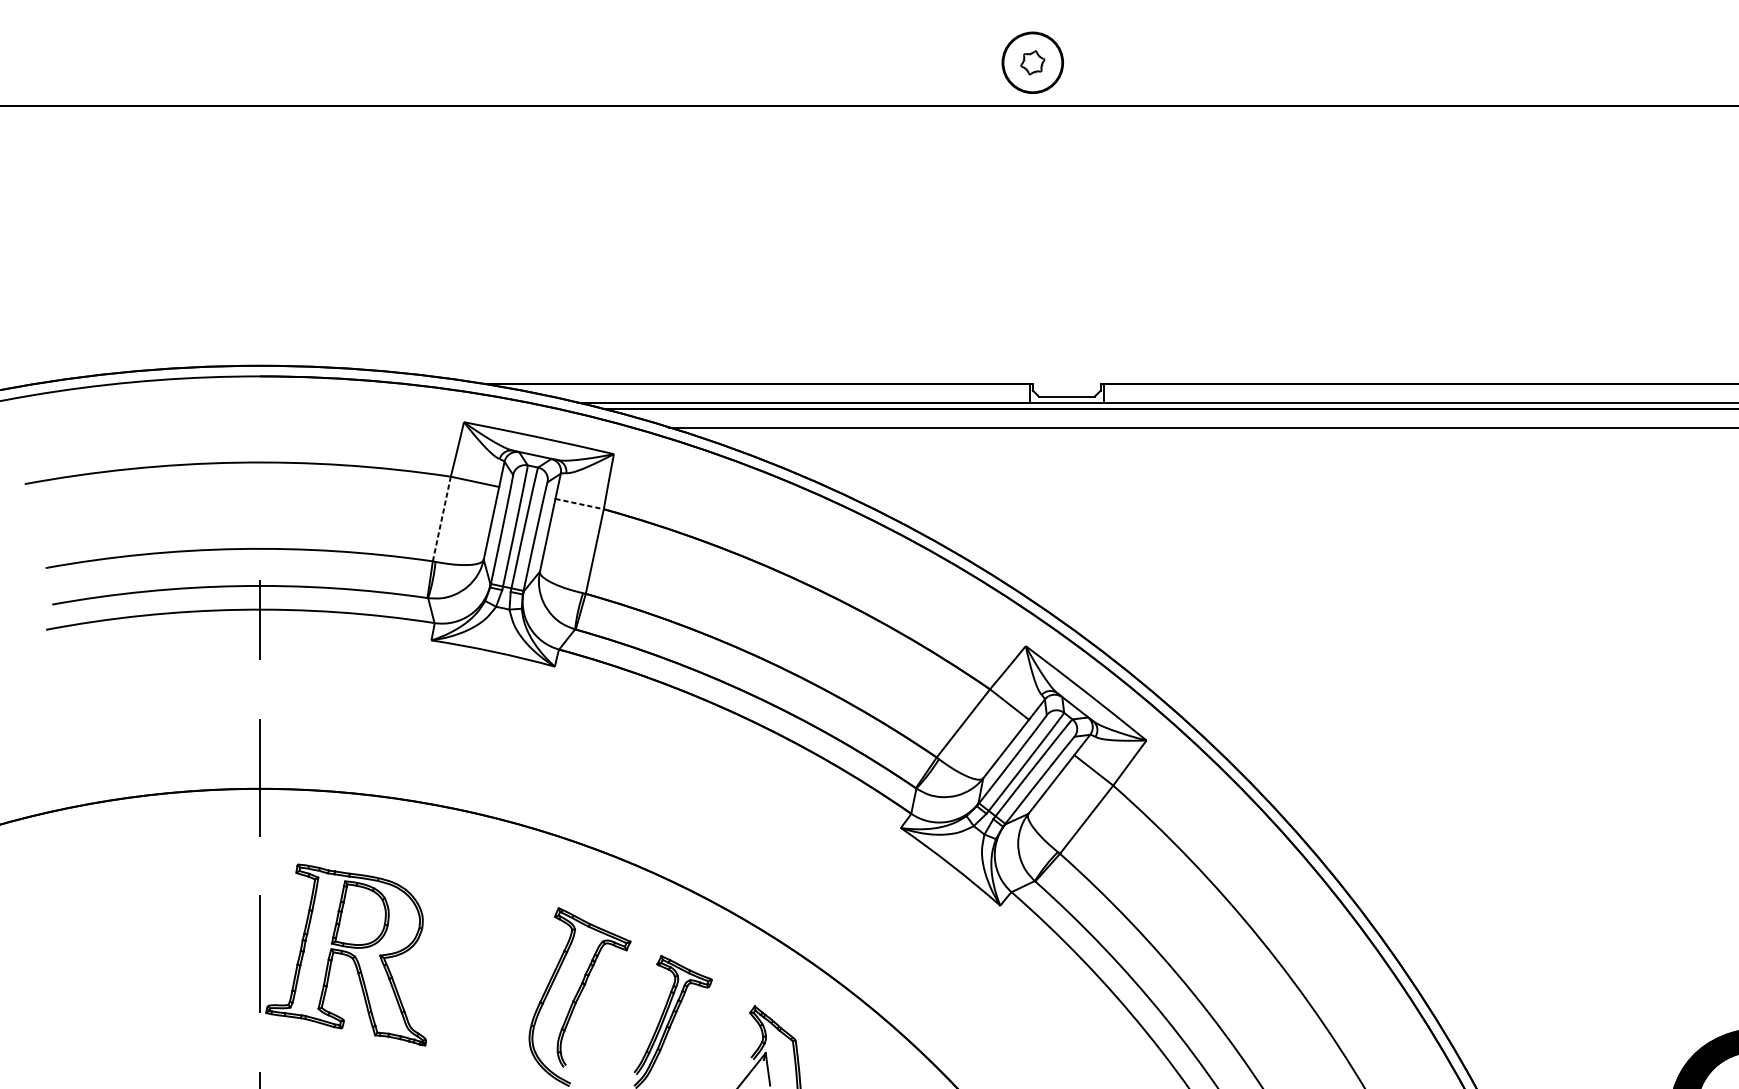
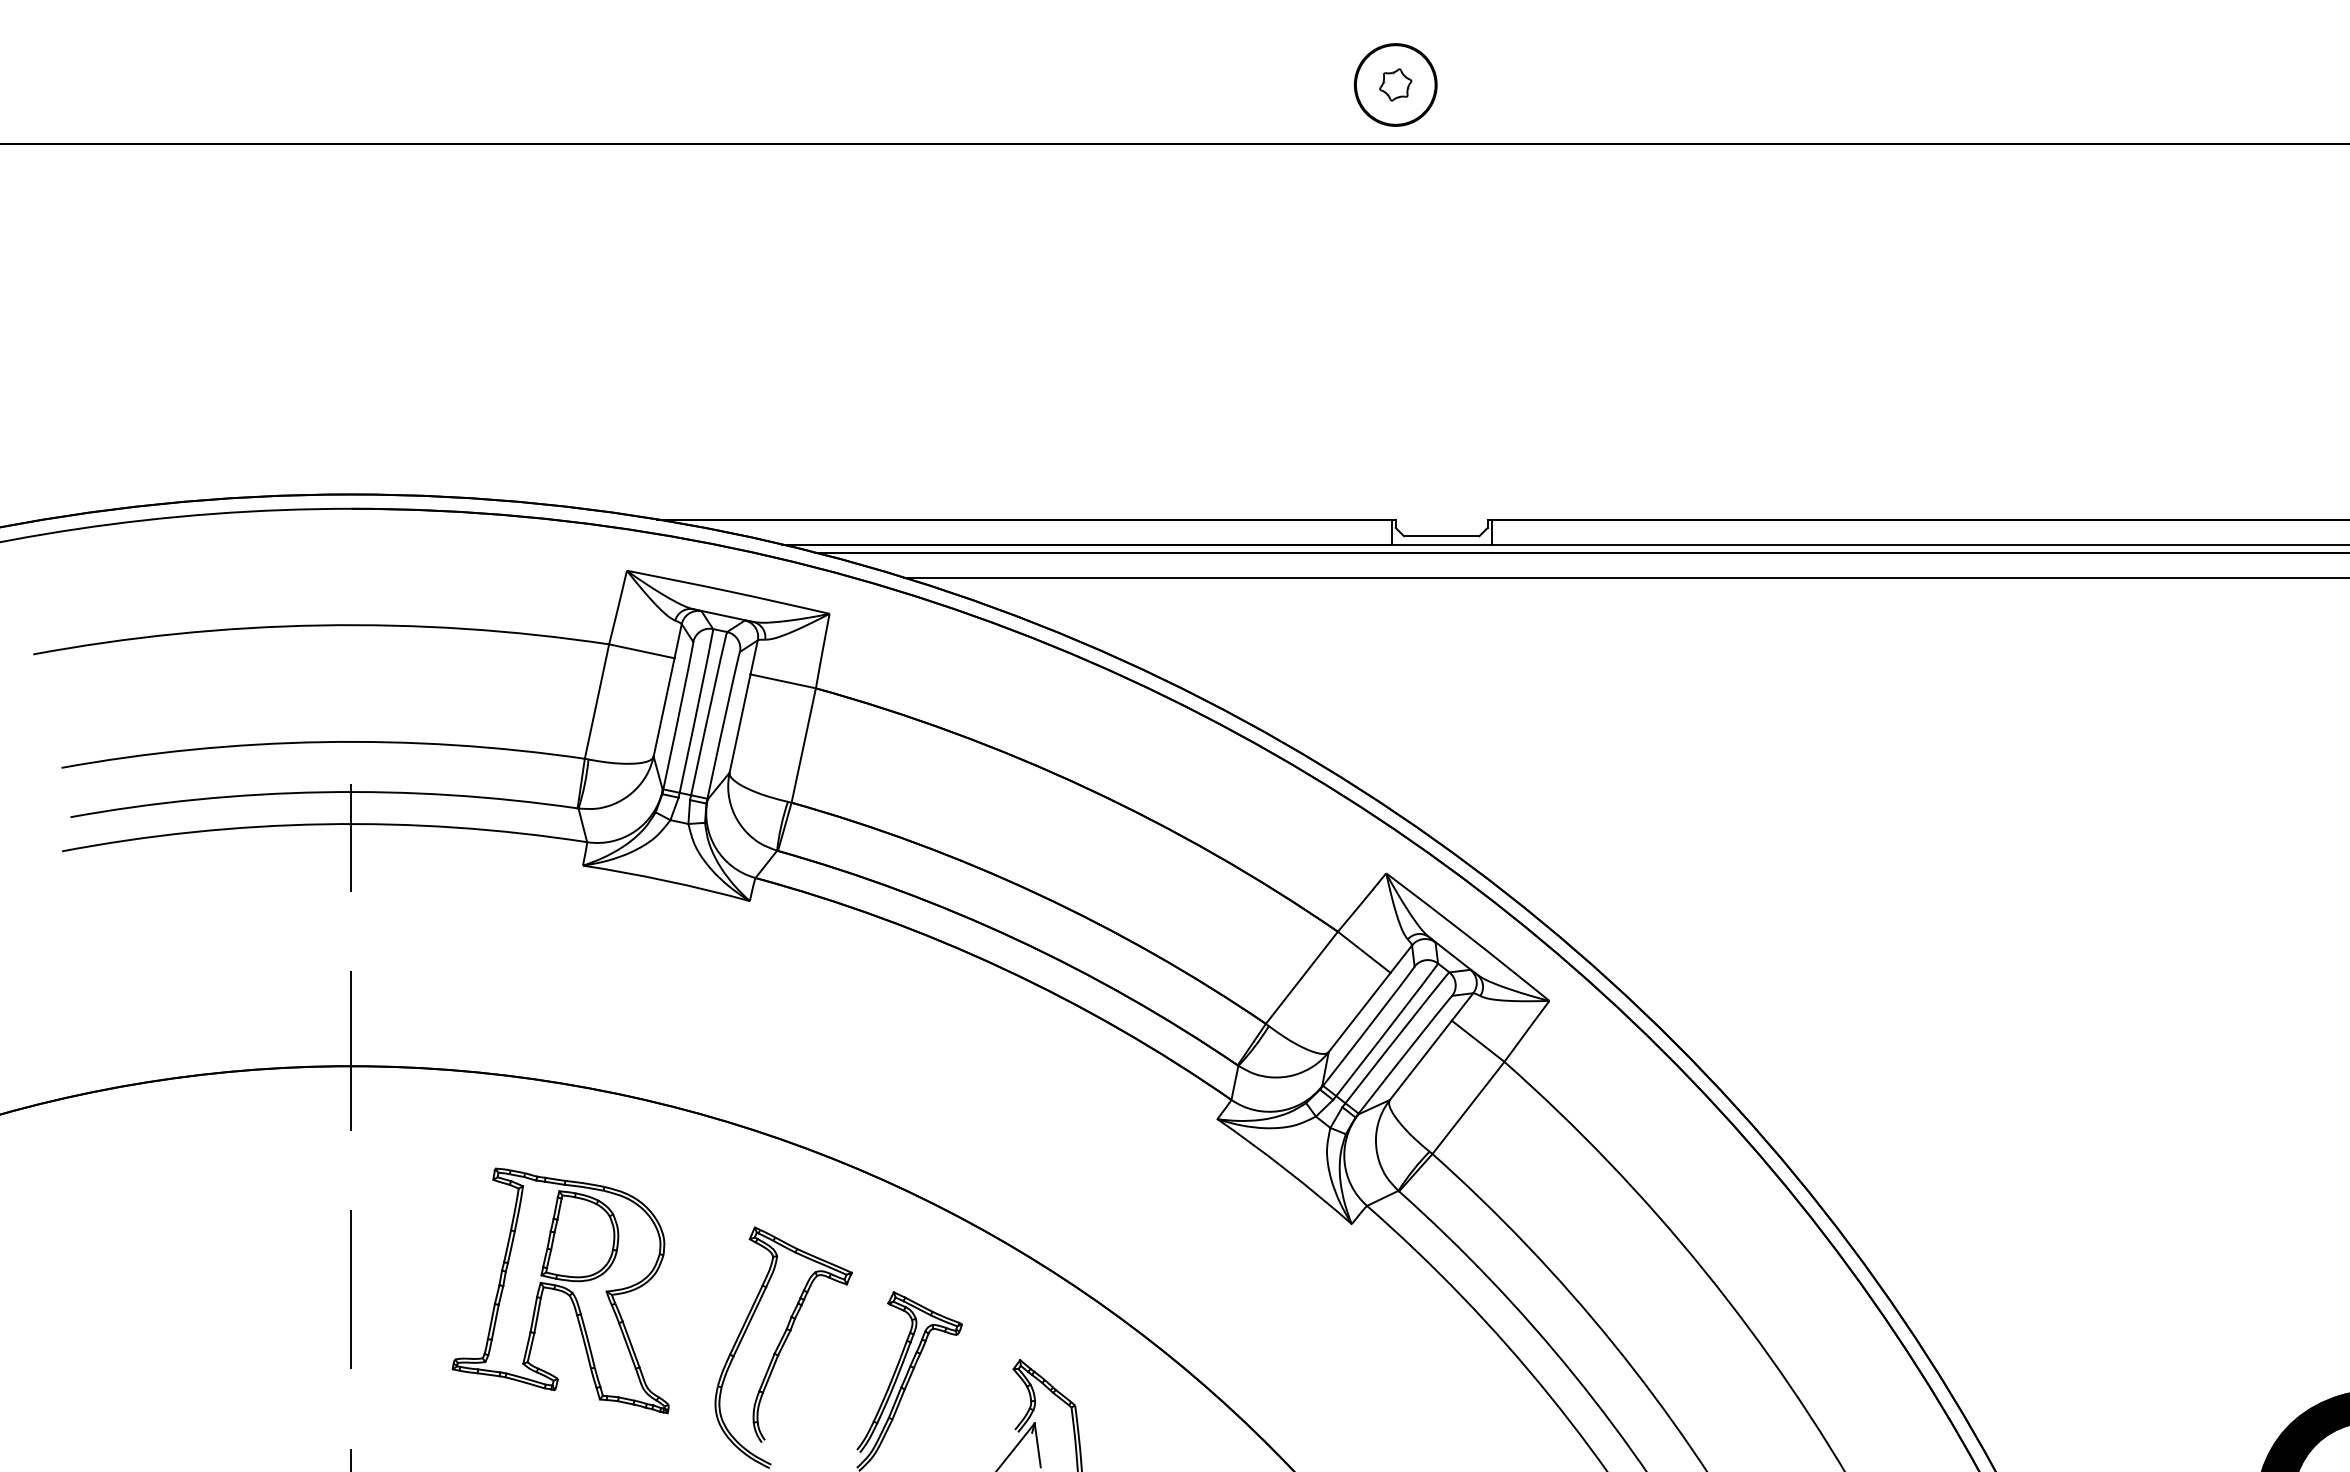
line: (579, 504) -> (783, 681), dashed -> solid
line: (442, 518) -> (597, 701), dashed -> solid
part: (346, 954) -> (560, 1290), moved

